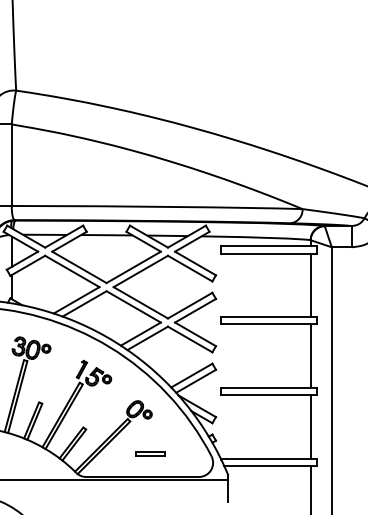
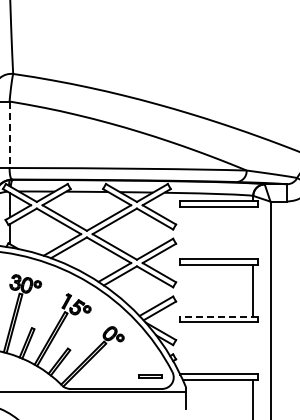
line: (11, 166) -> (9, 135), solid -> dashed
line: (310, 285) -> (253, 232), removed
line: (268, 388) -> (218, 316), solid -> dashed
line: (310, 427) -> (253, 348), removed
line: (150, 453) -> (150, 375), moved

